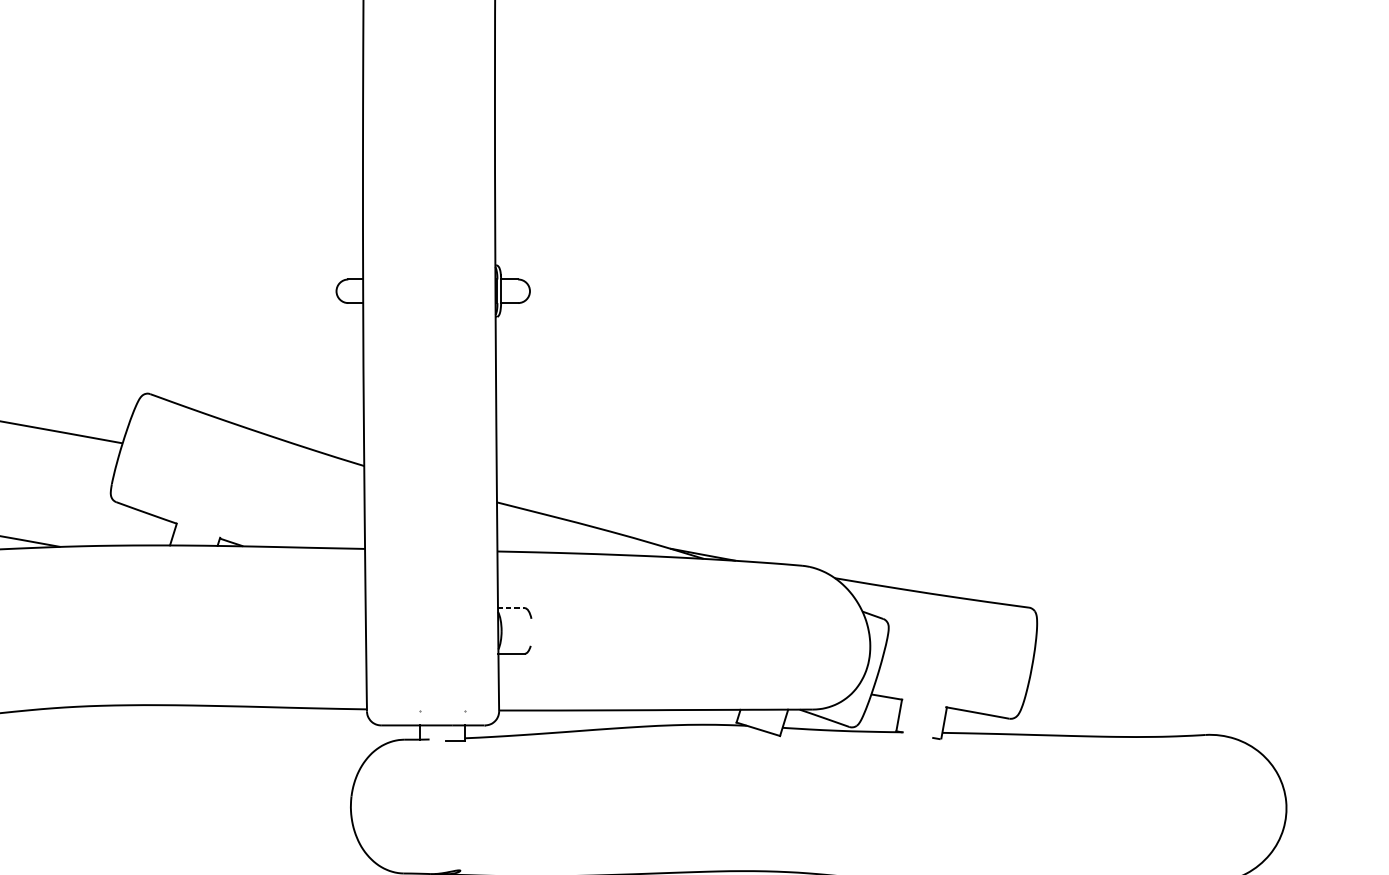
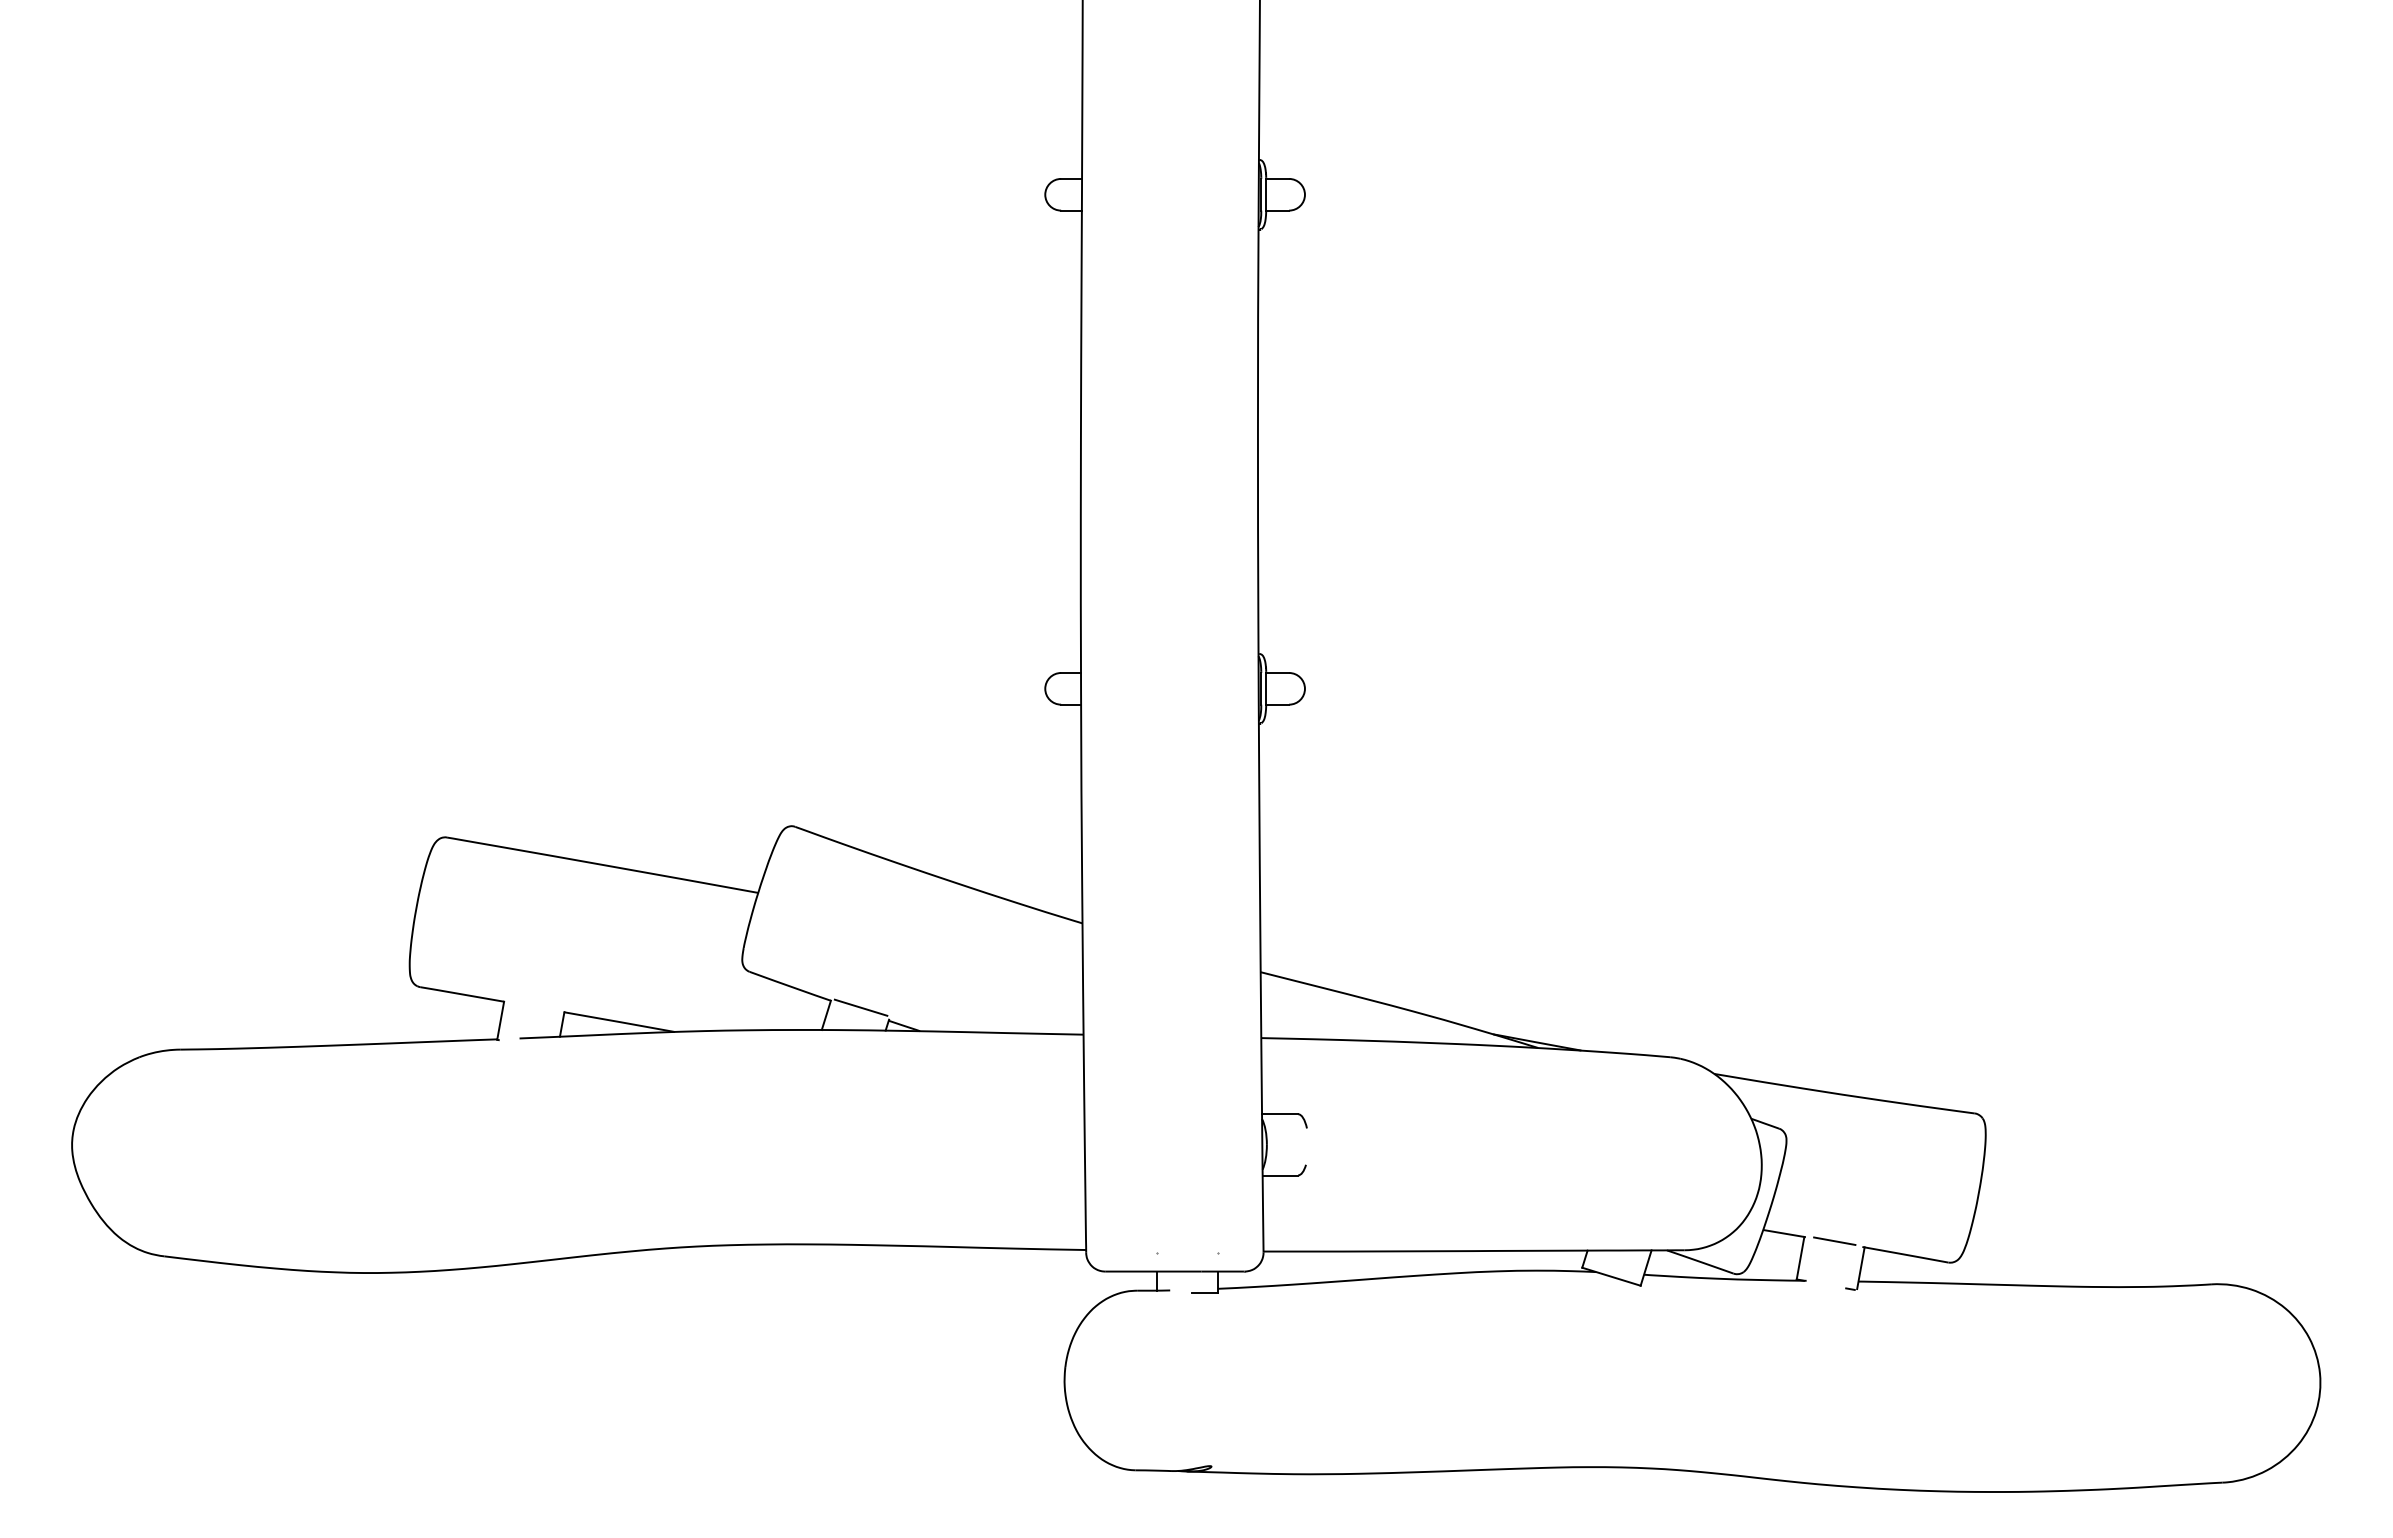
line: (198, 528) -> (860, 1007), added
line: (511, 608) -> (1280, 1114), dashed -> solid
line: (924, 702) -> (1834, 1240), added

